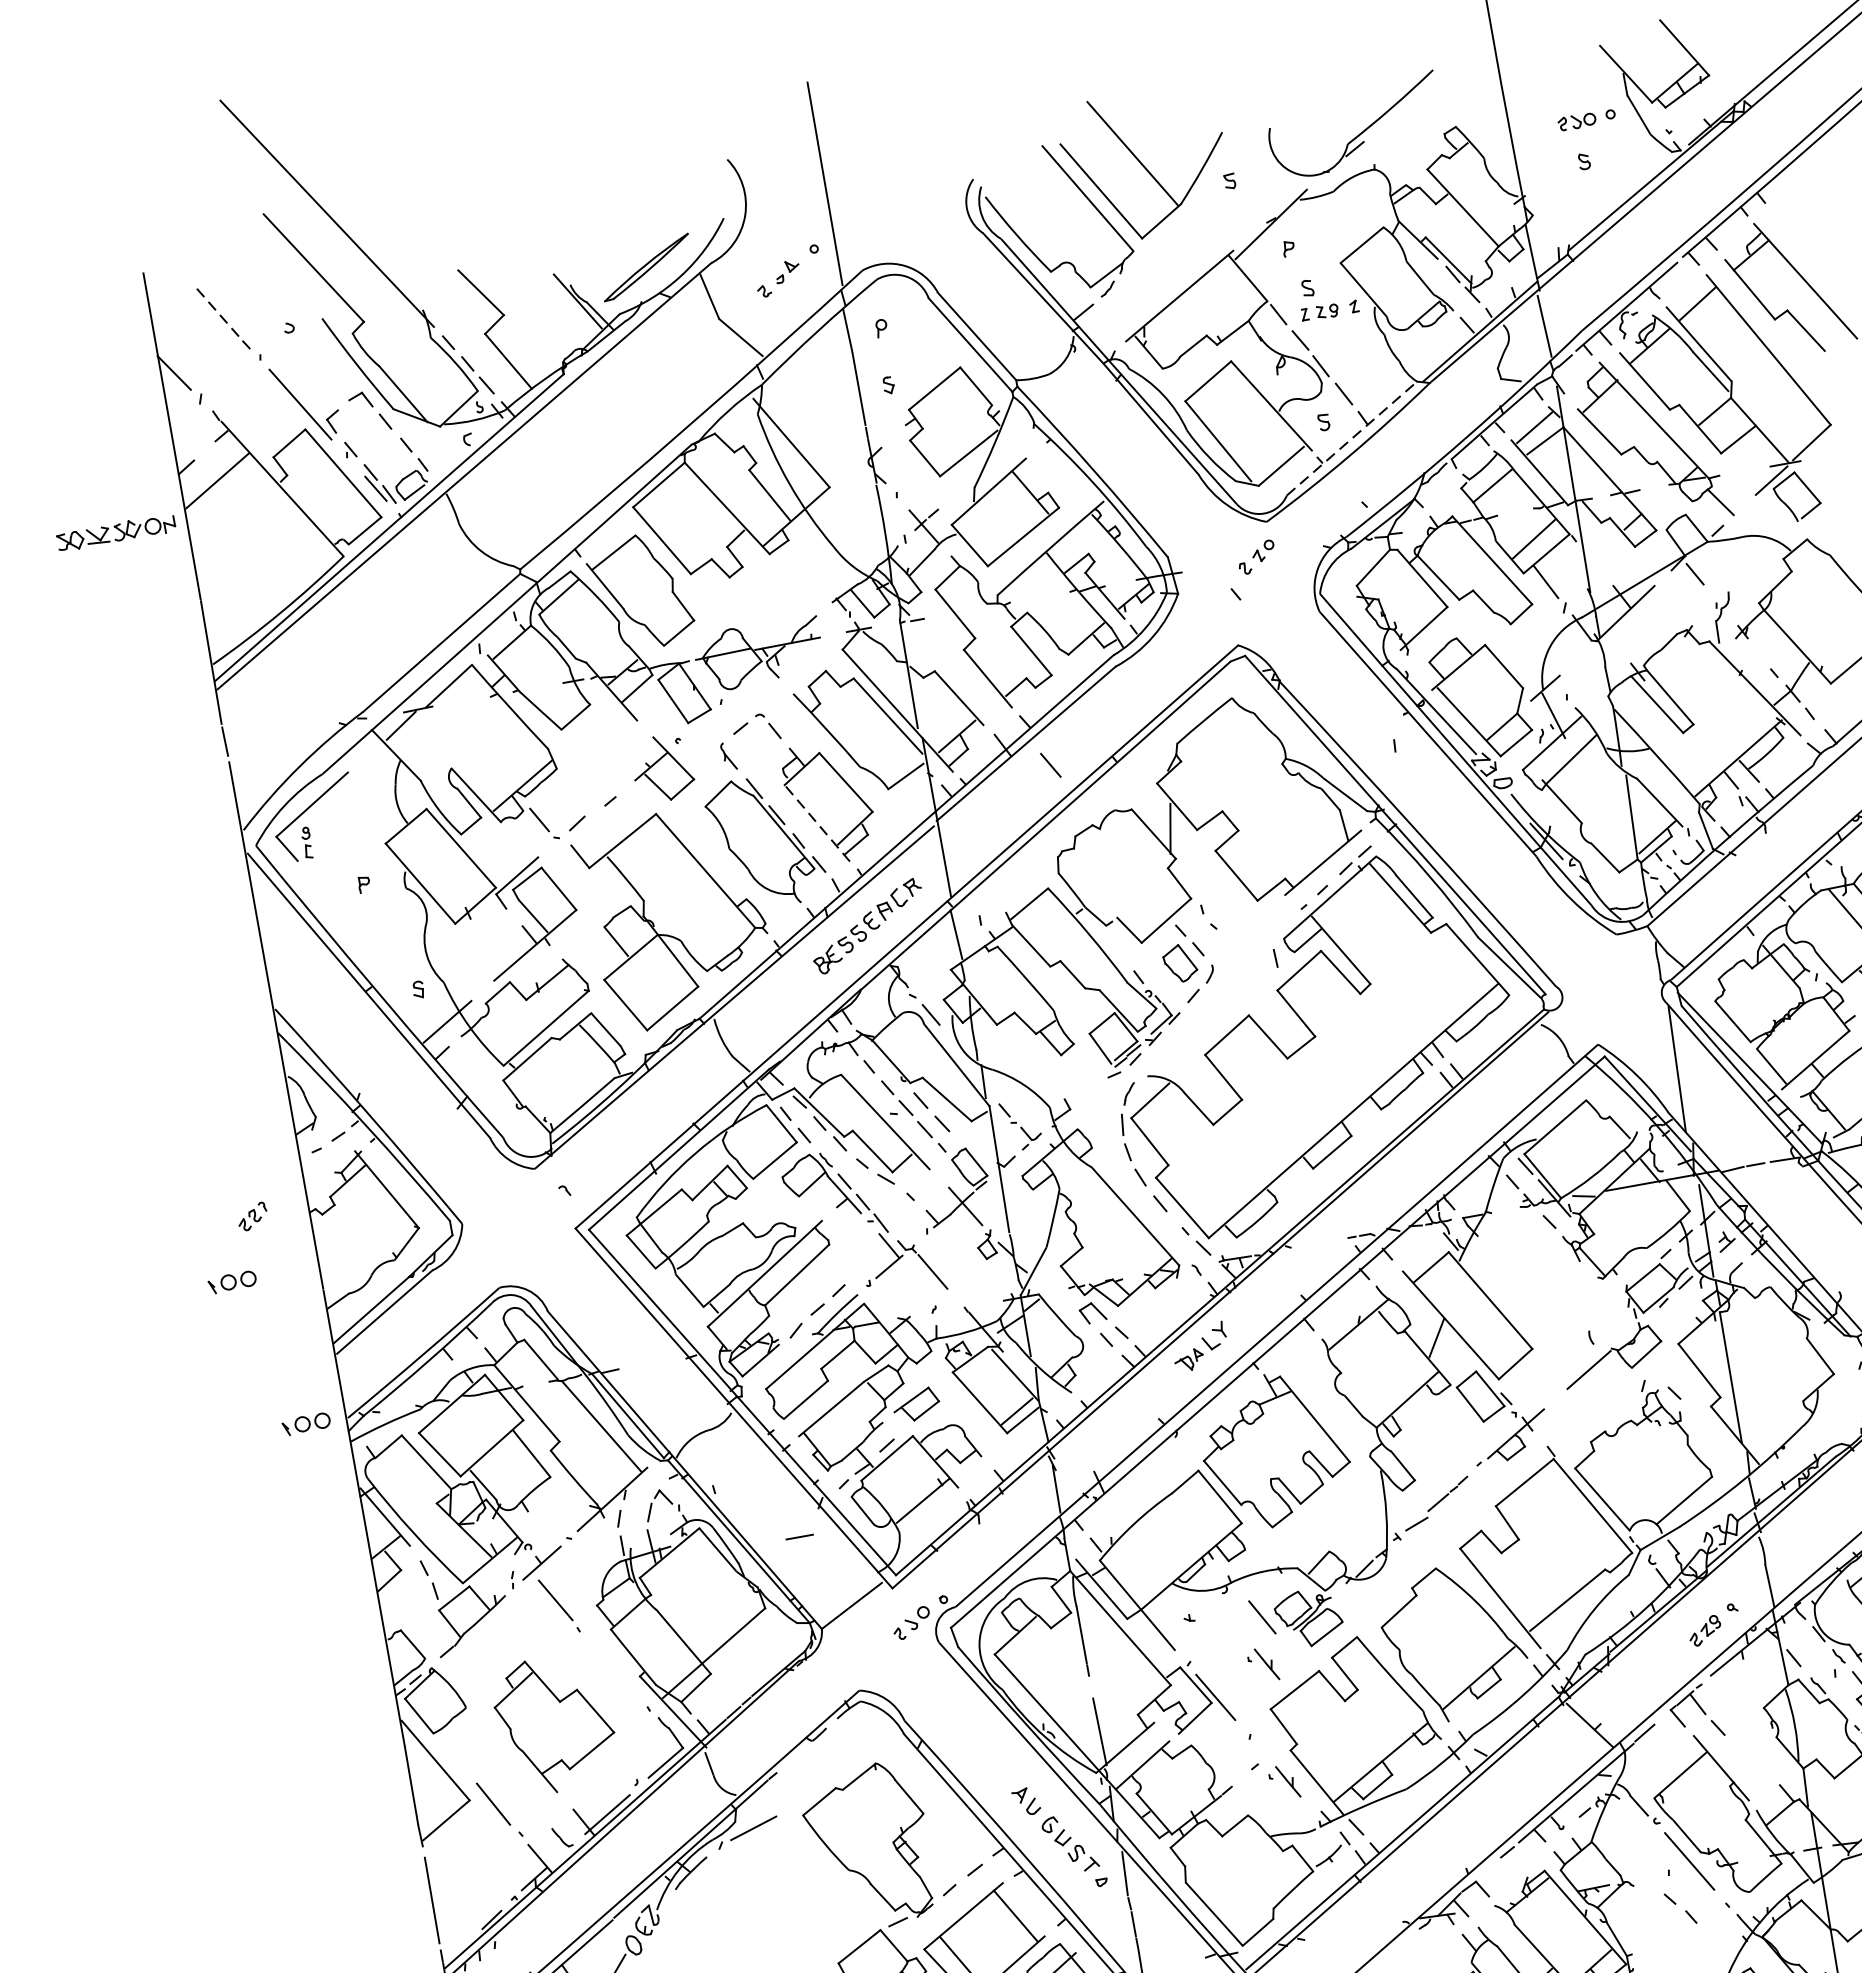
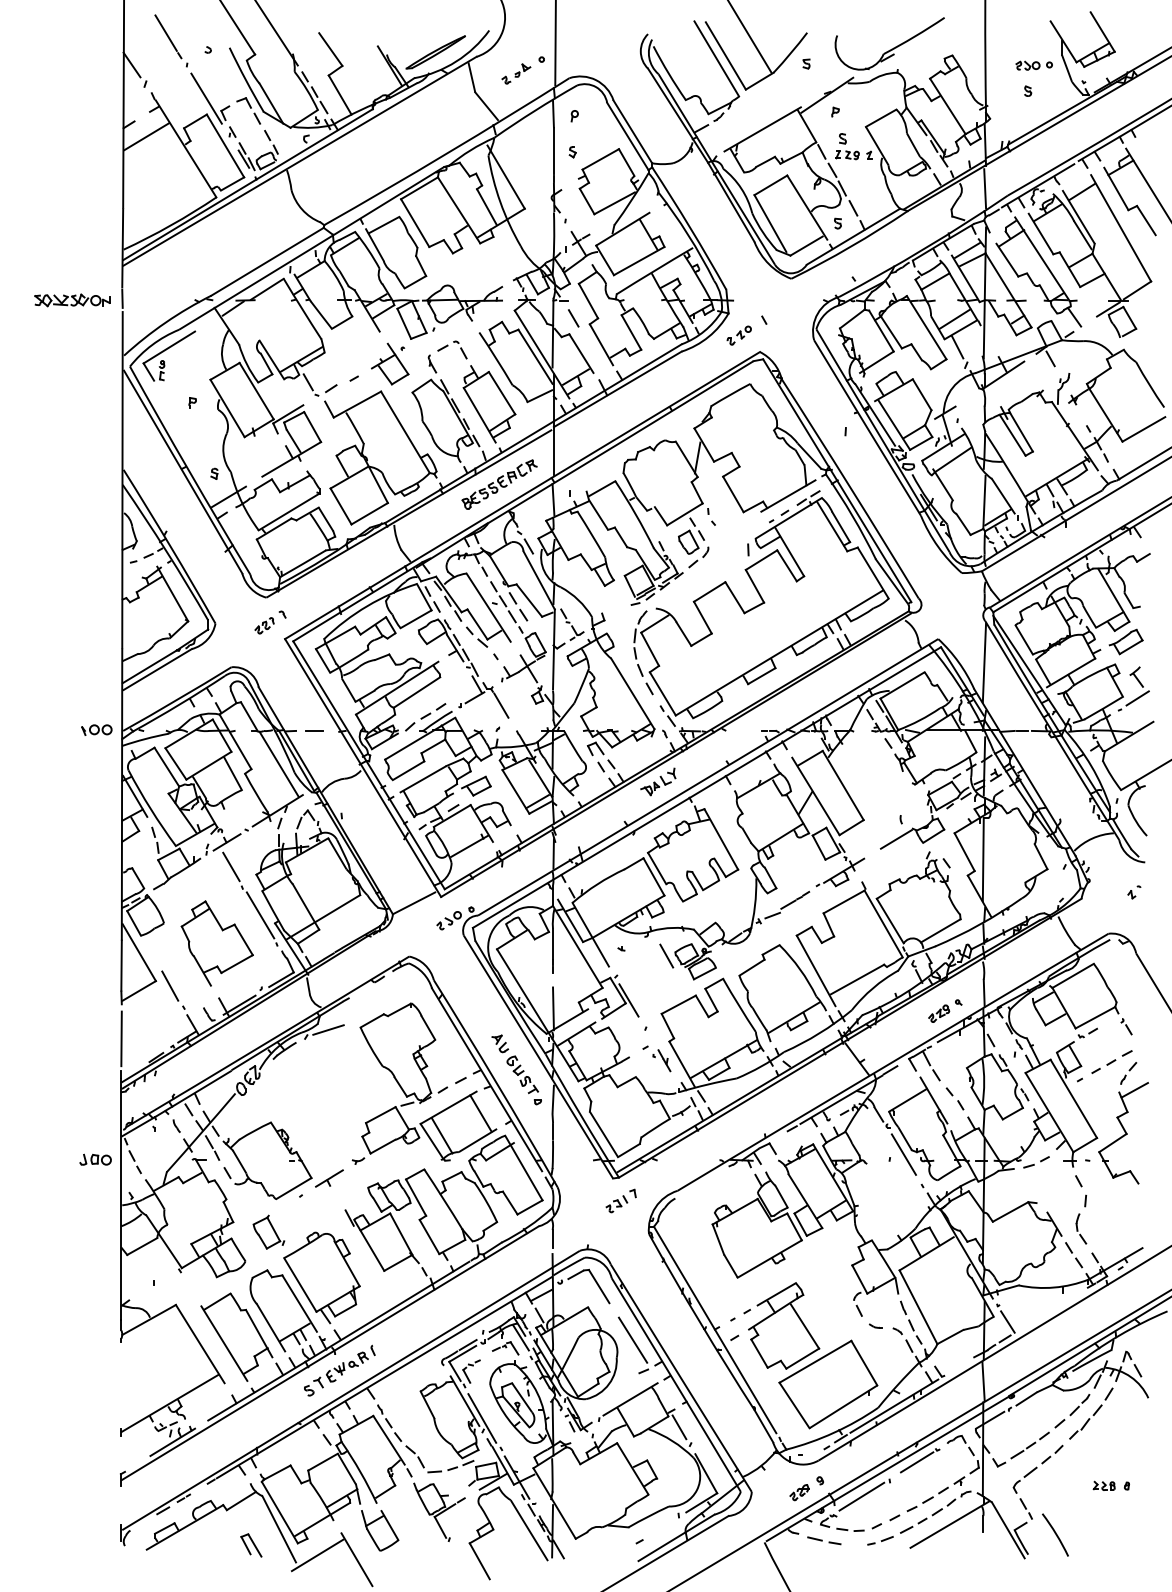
line: (219, 313) -> (166, 33), dashed -> solid
line: (1352, 438) -> (853, 236), dashed -> solid
part: (116, 532) -> (72, 300), moved
part: (1255, 557) -> (738, 335), moved
line: (1050, 765) -> (573, 318), moved
line: (816, 823) -> (479, 415), dashed -> solid
part: (252, 1216) -> (264, 625), moved
part: (231, 1281) -> (66, 633), removed
line: (799, 1536) -> (314, 730), moved
part: (1262, 1664) -> (661, 985), removed
line: (614, 1668) -> (260, 915), added
part: (1679, 1908) -> (954, 1098), moved

